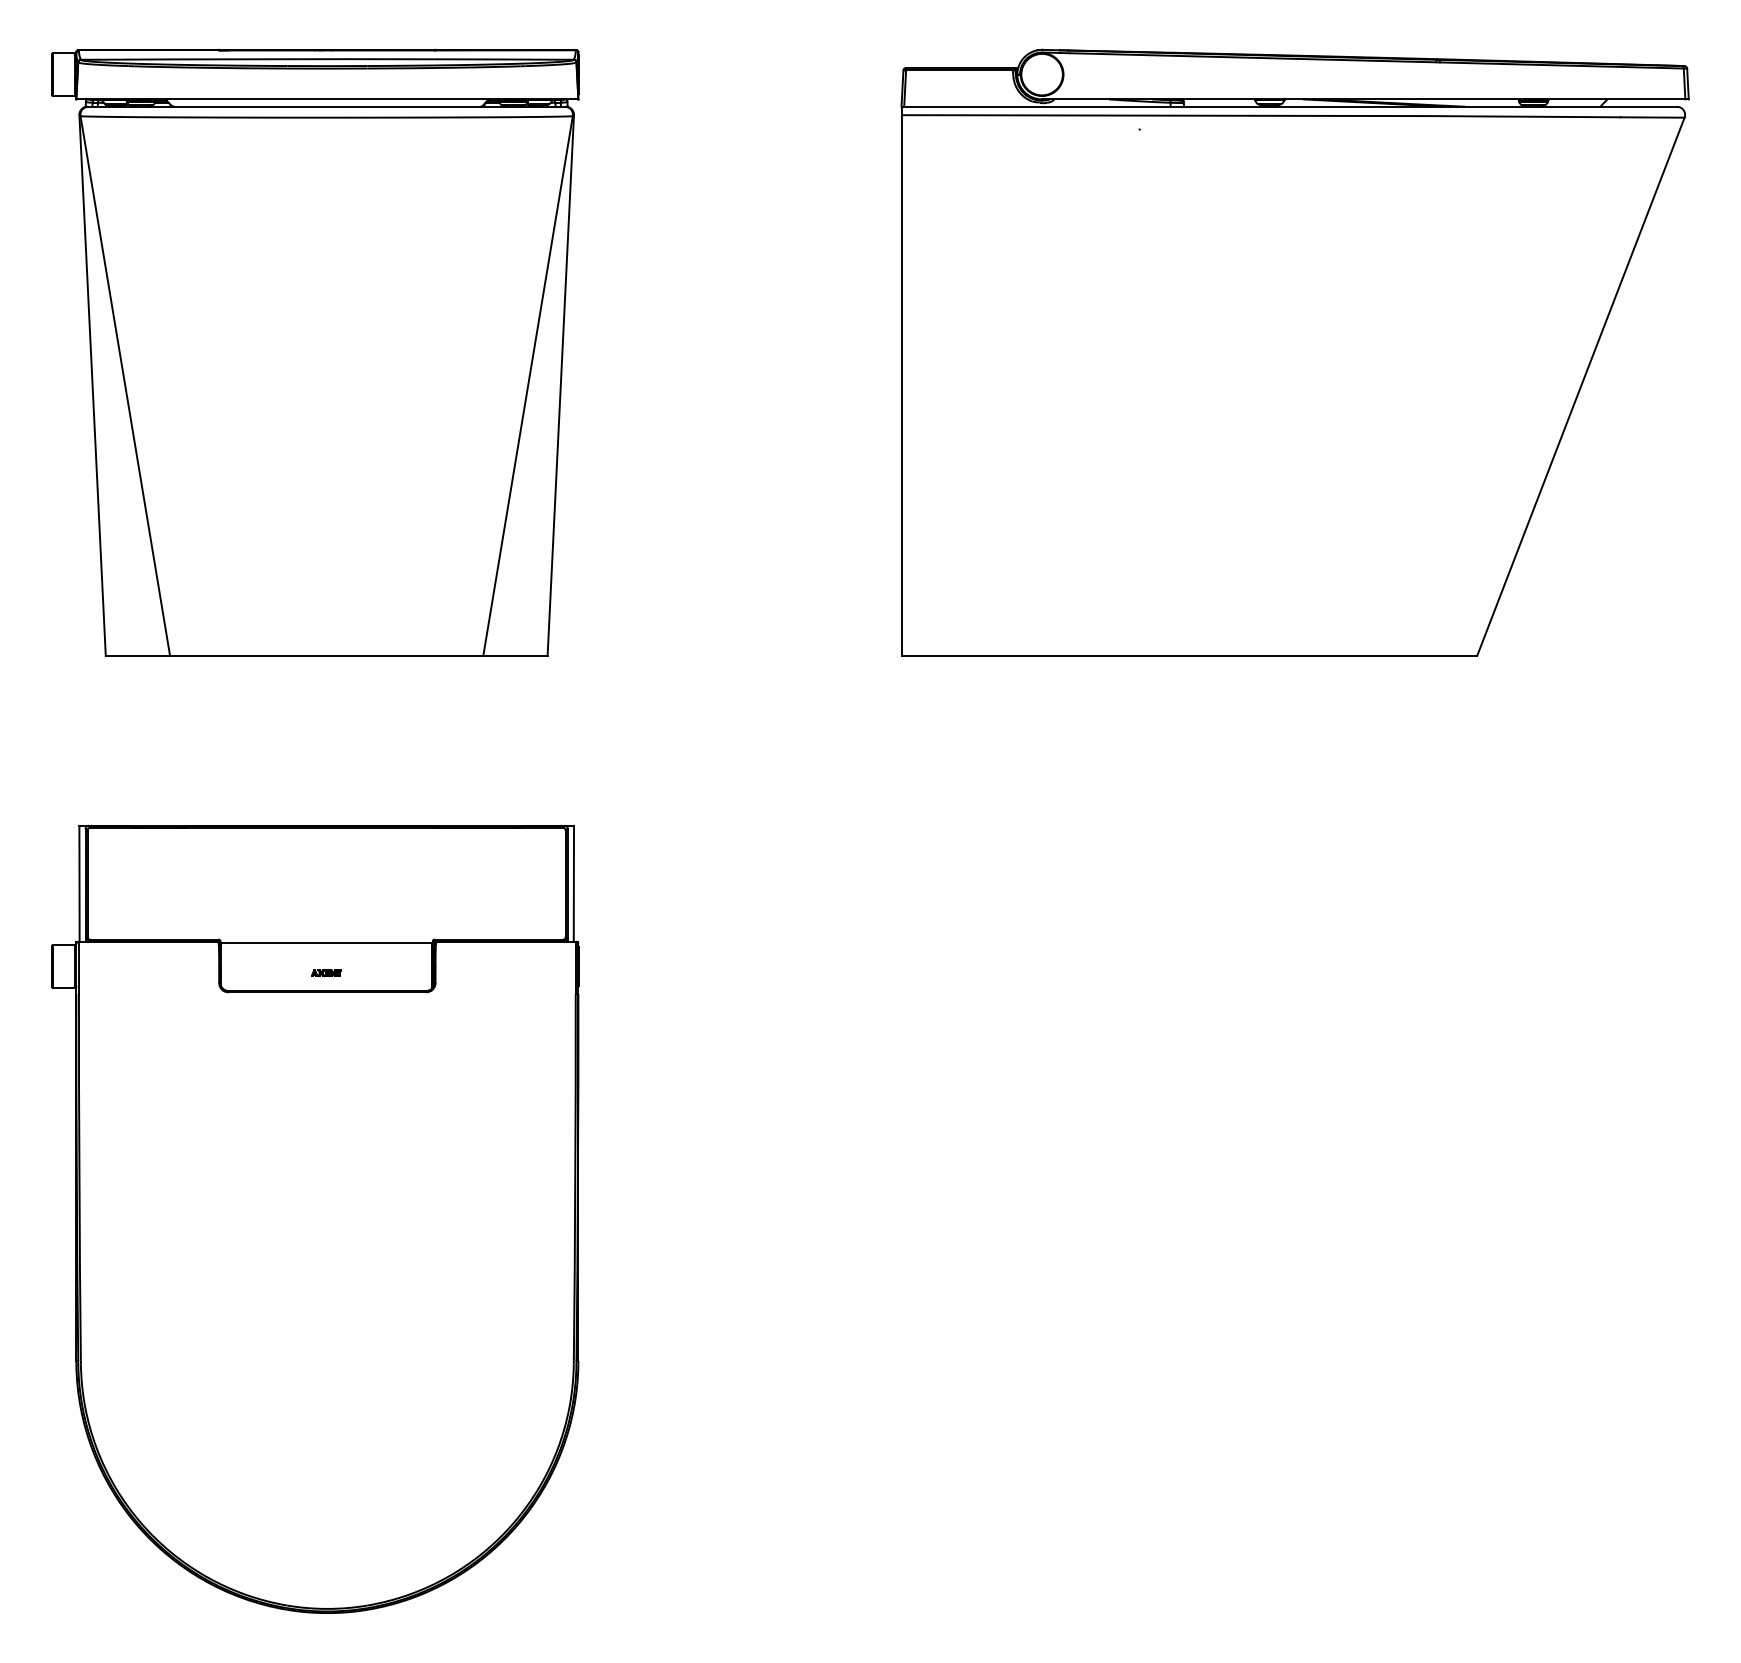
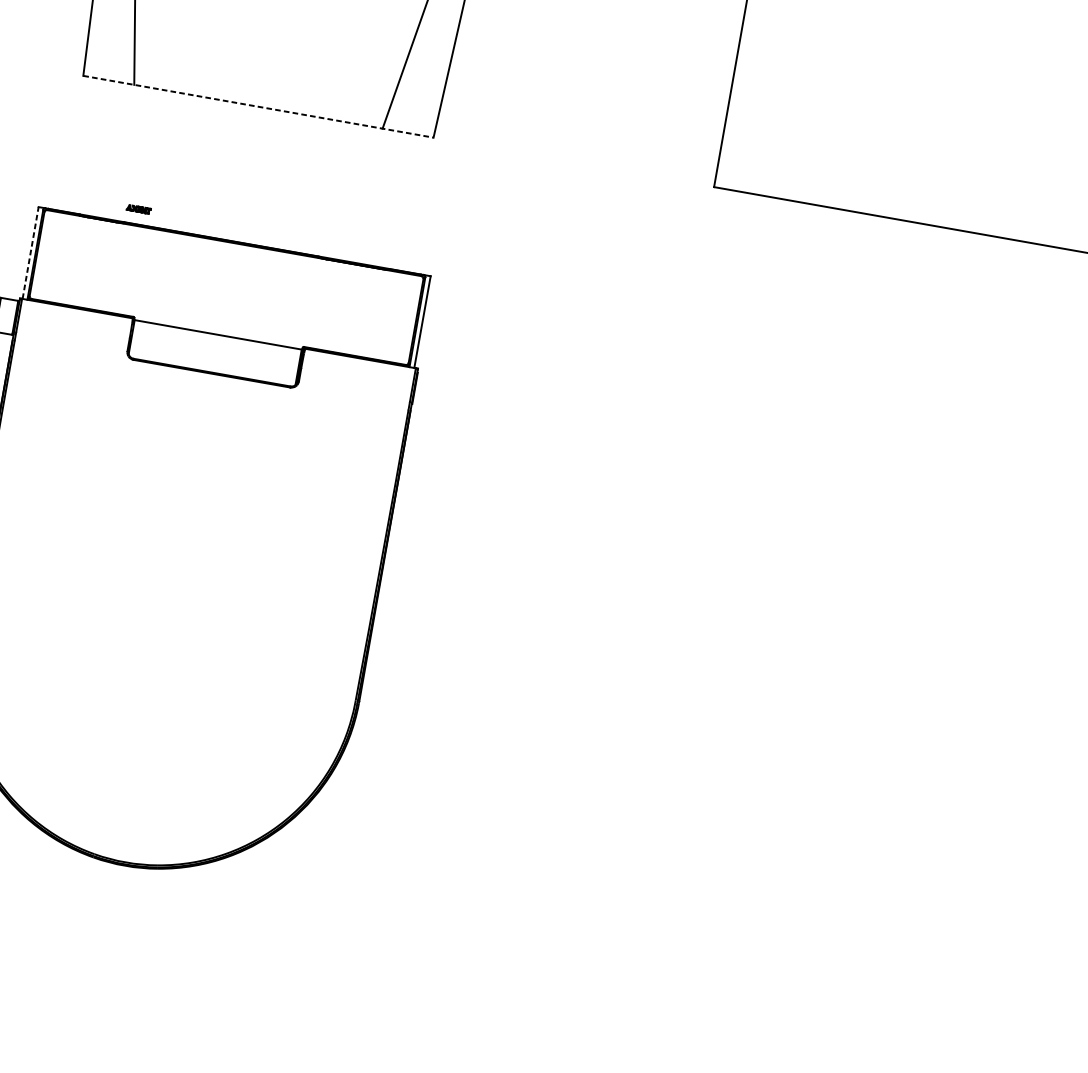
line: (326, 655) -> (258, 106), solid -> dashed
line: (79, 883) -> (30, 252), solid -> dashed
part: (326, 973) -> (138, 209), moved

